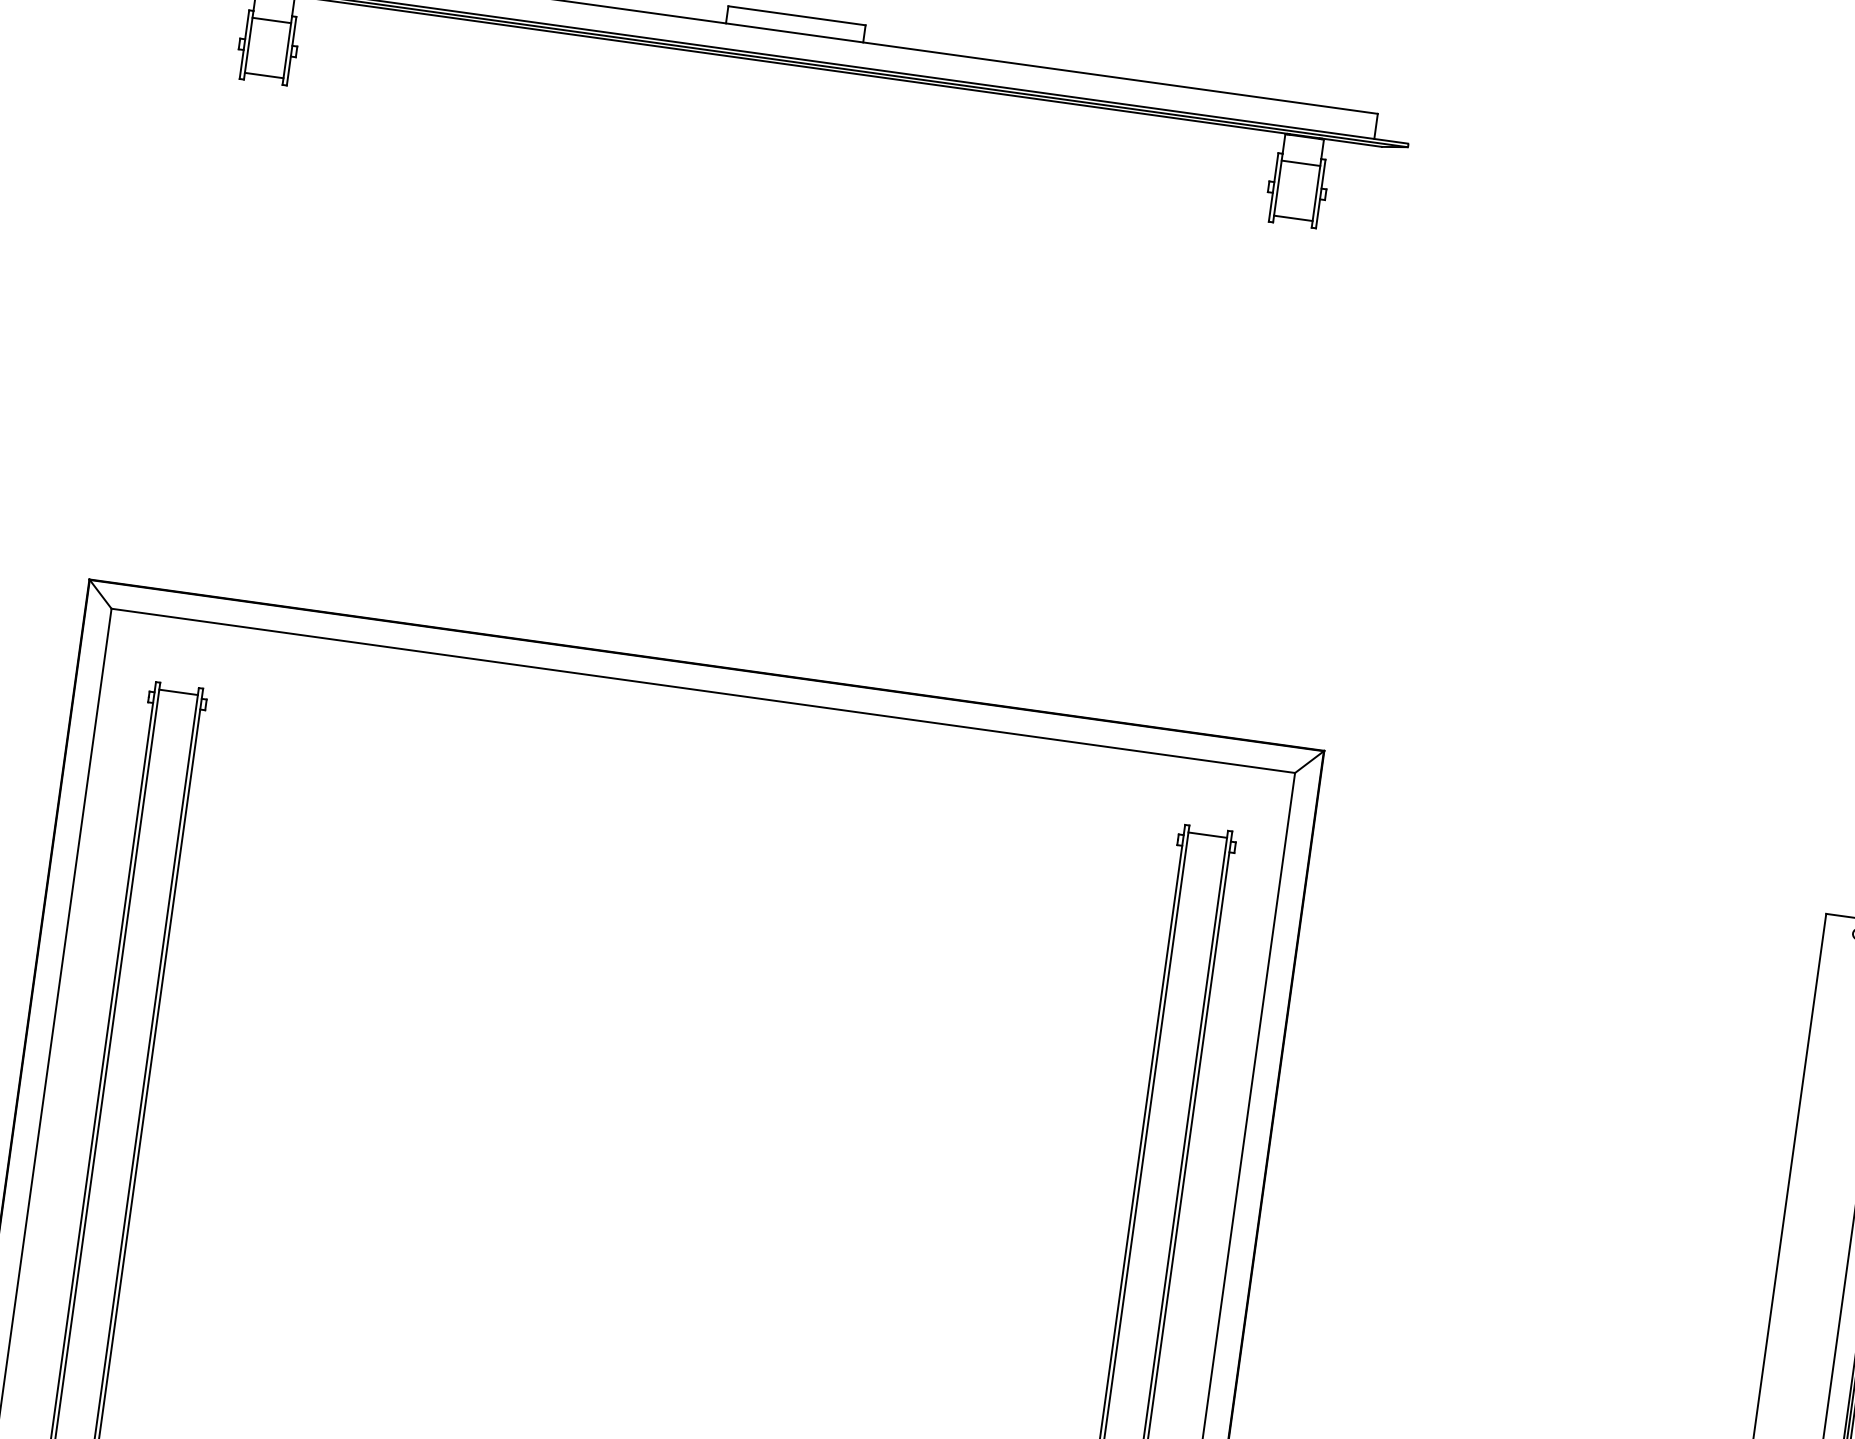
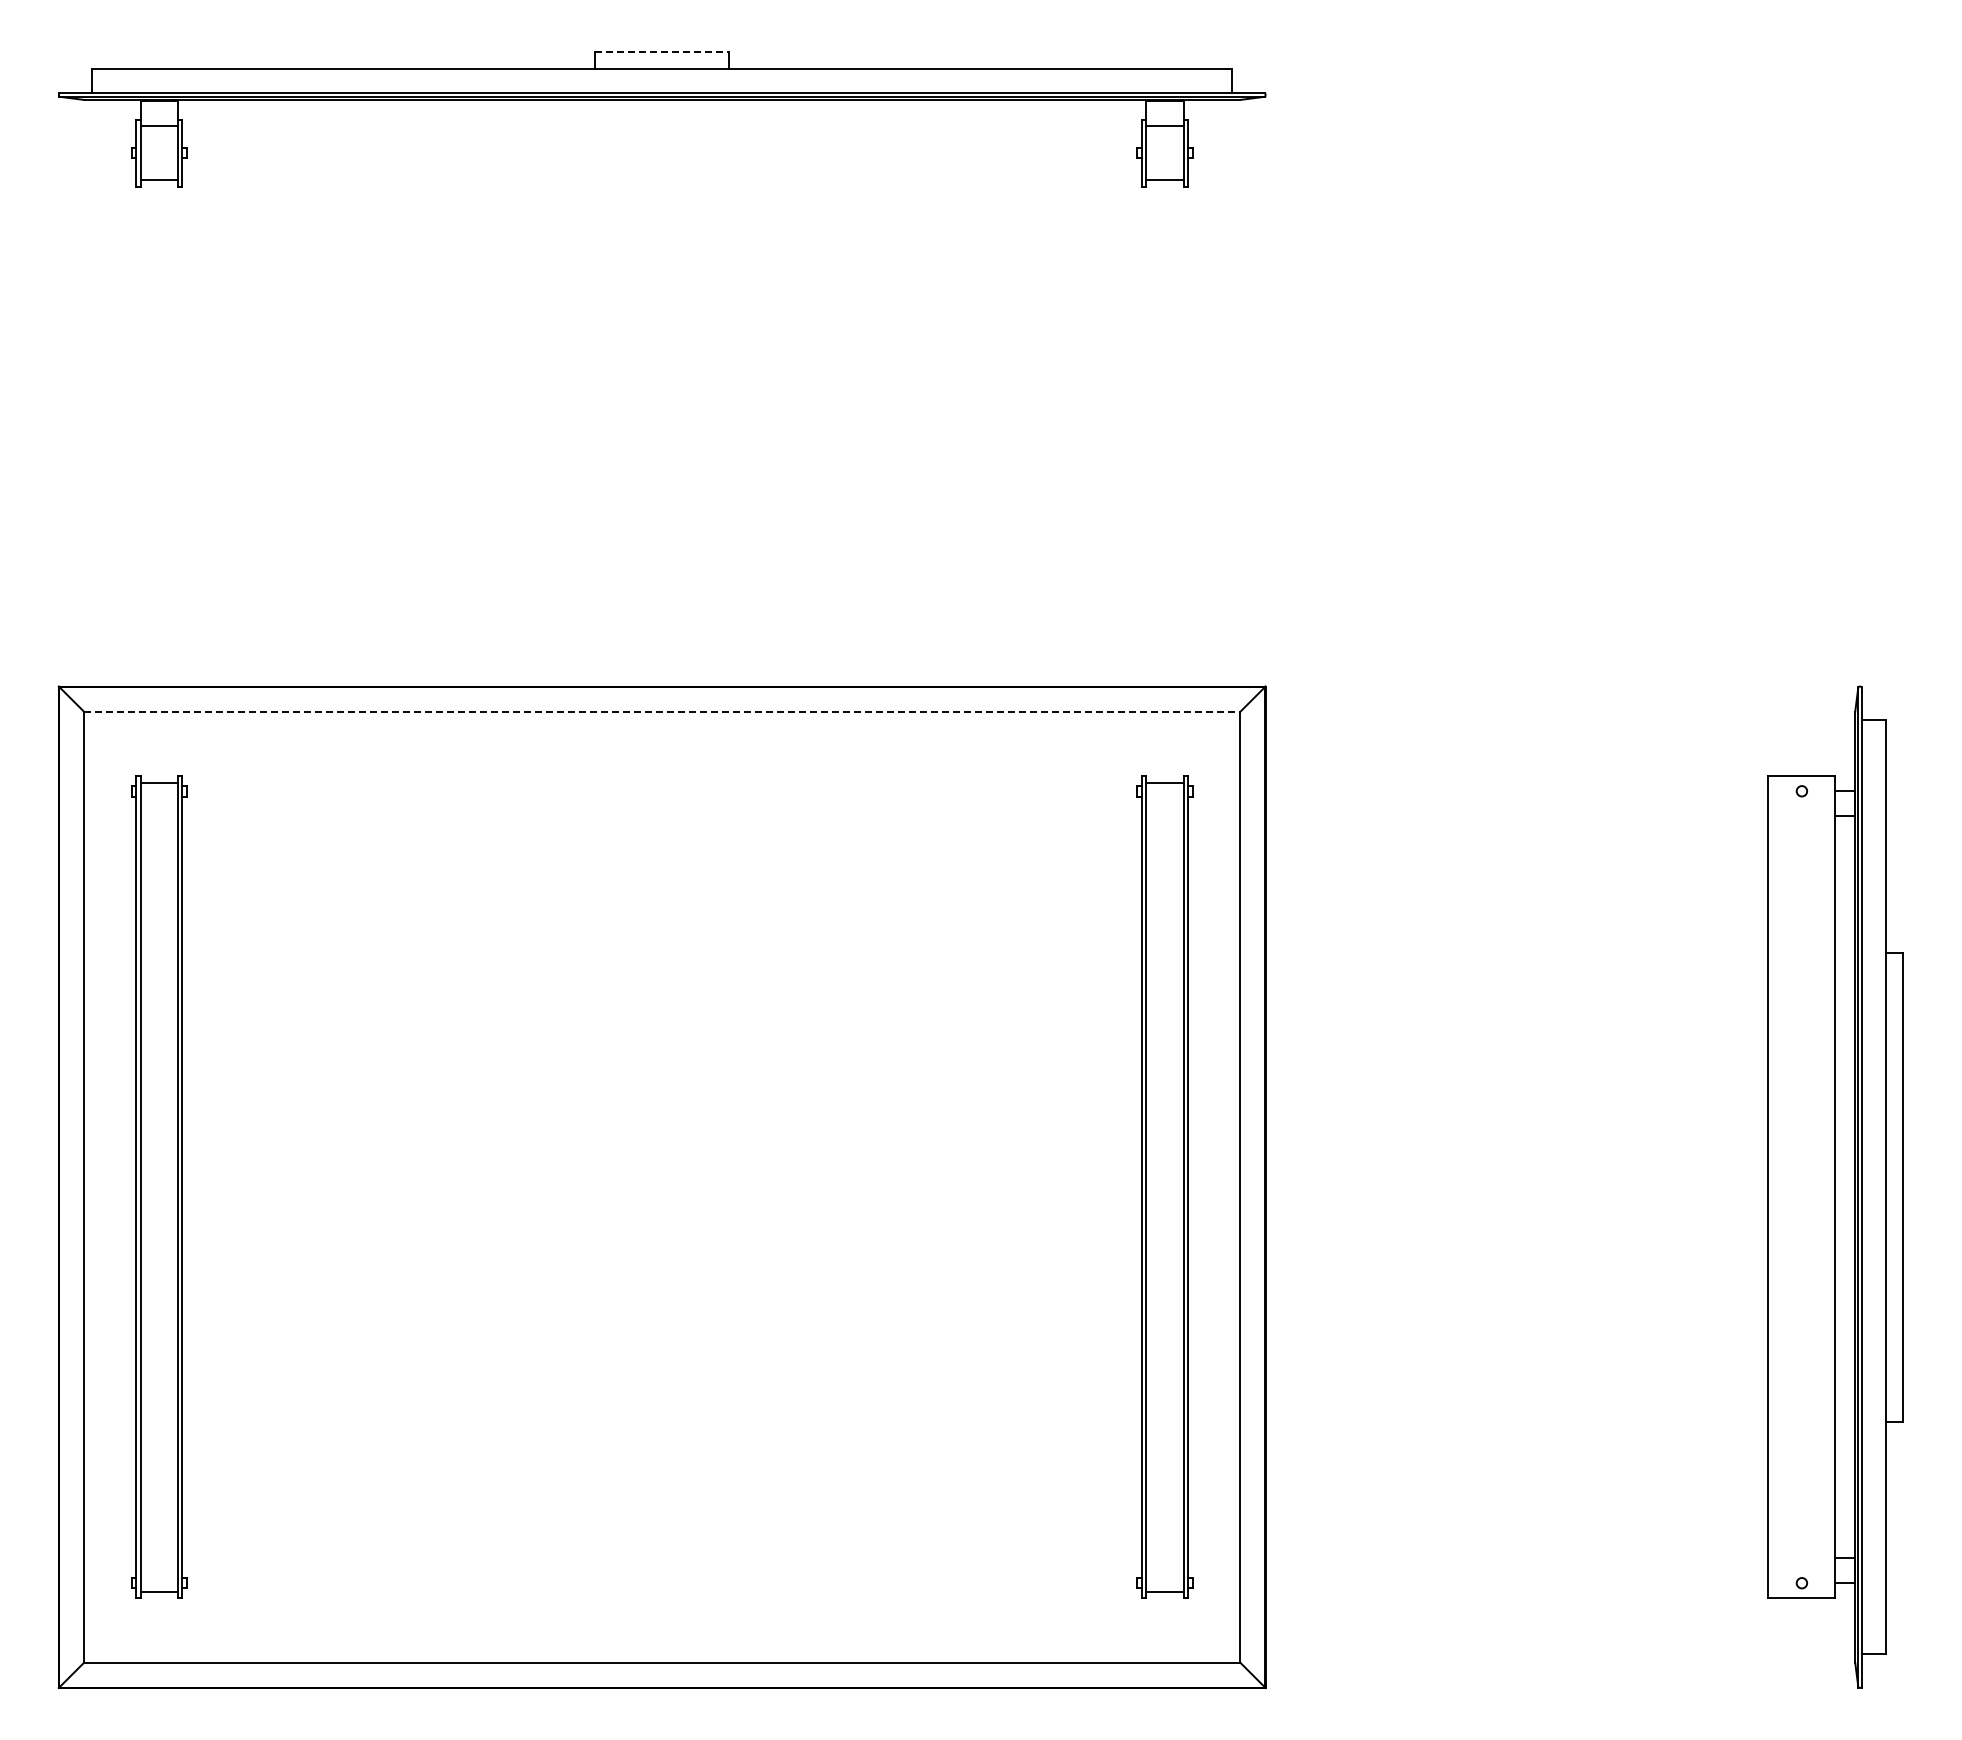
line: (797, 16) -> (662, 52), solid -> dashed
line: (703, 690) -> (662, 711), solid -> dashed

